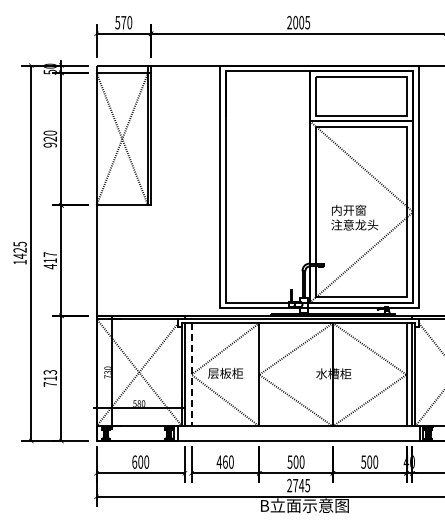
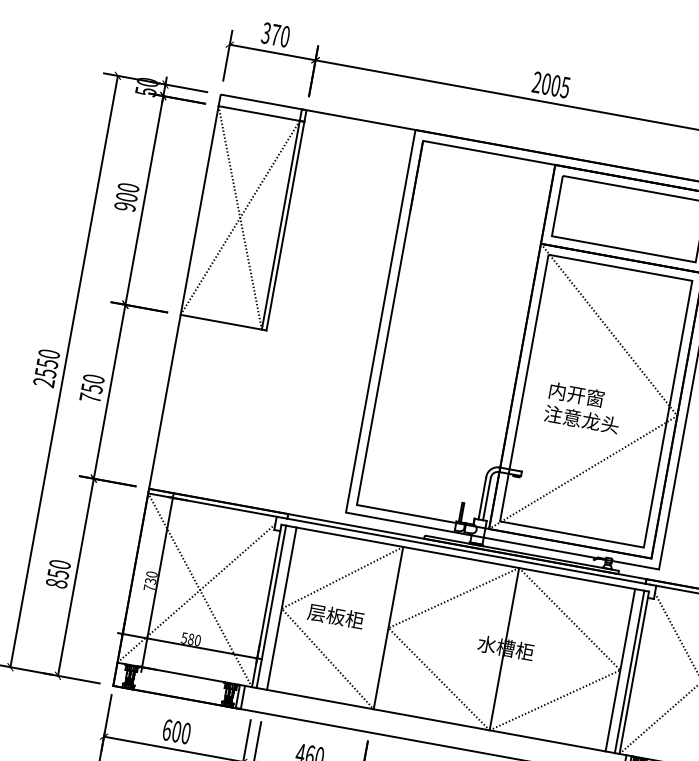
text: (117, 21) -> (266, 31), 570 -> 370
text: (50, 138) -> (127, 196), 920 -> 900
text: (19, 252) -> (45, 366), 1425 -> 2550
text: (50, 260) -> (92, 388), 417 -> 750
line: (191, 374) -> (281, 608), dashed -> solid
text: (50, 378) -> (58, 574), 713 -> 850

